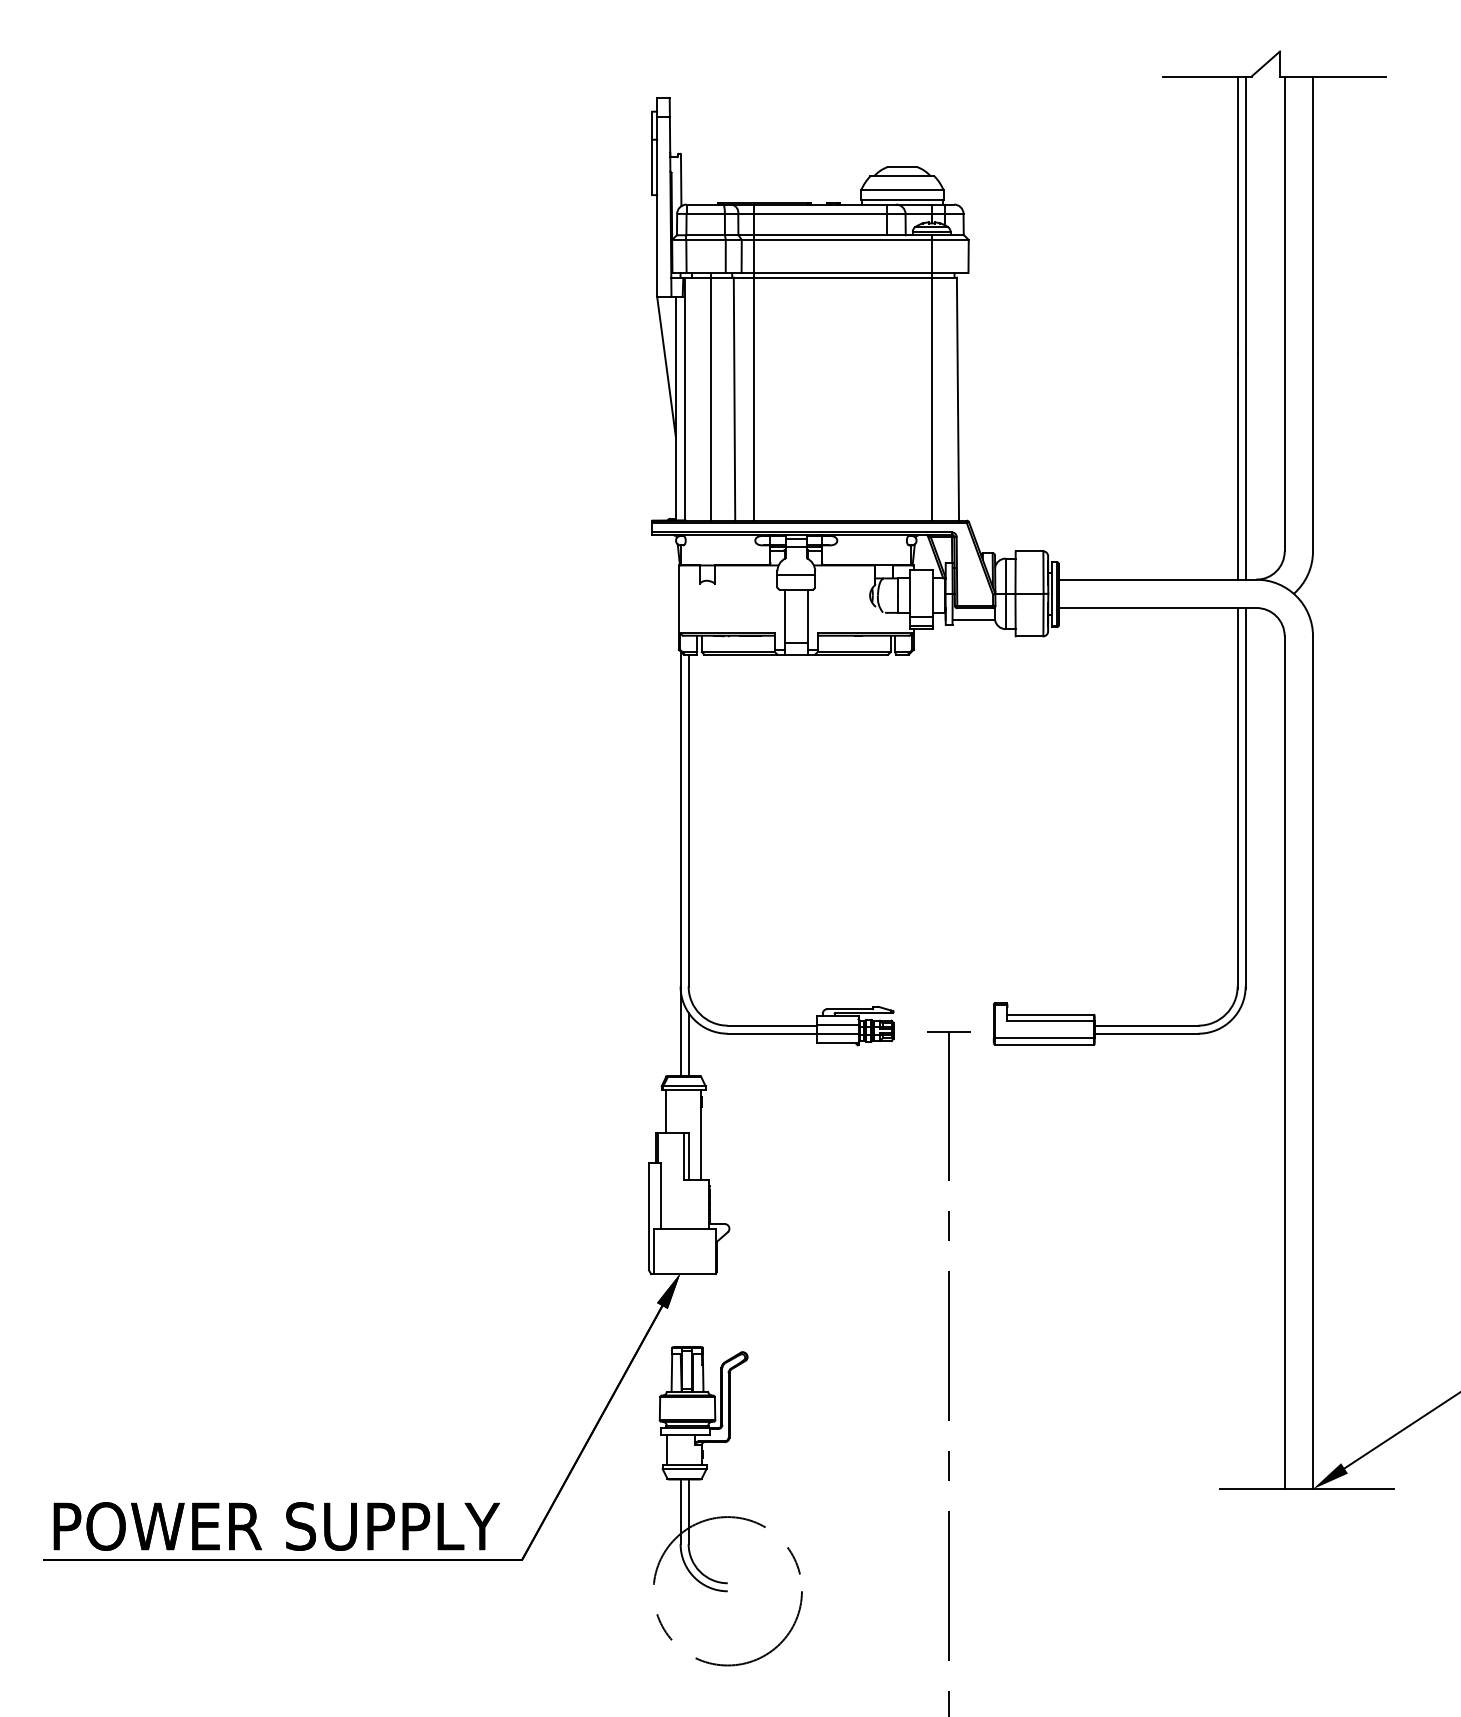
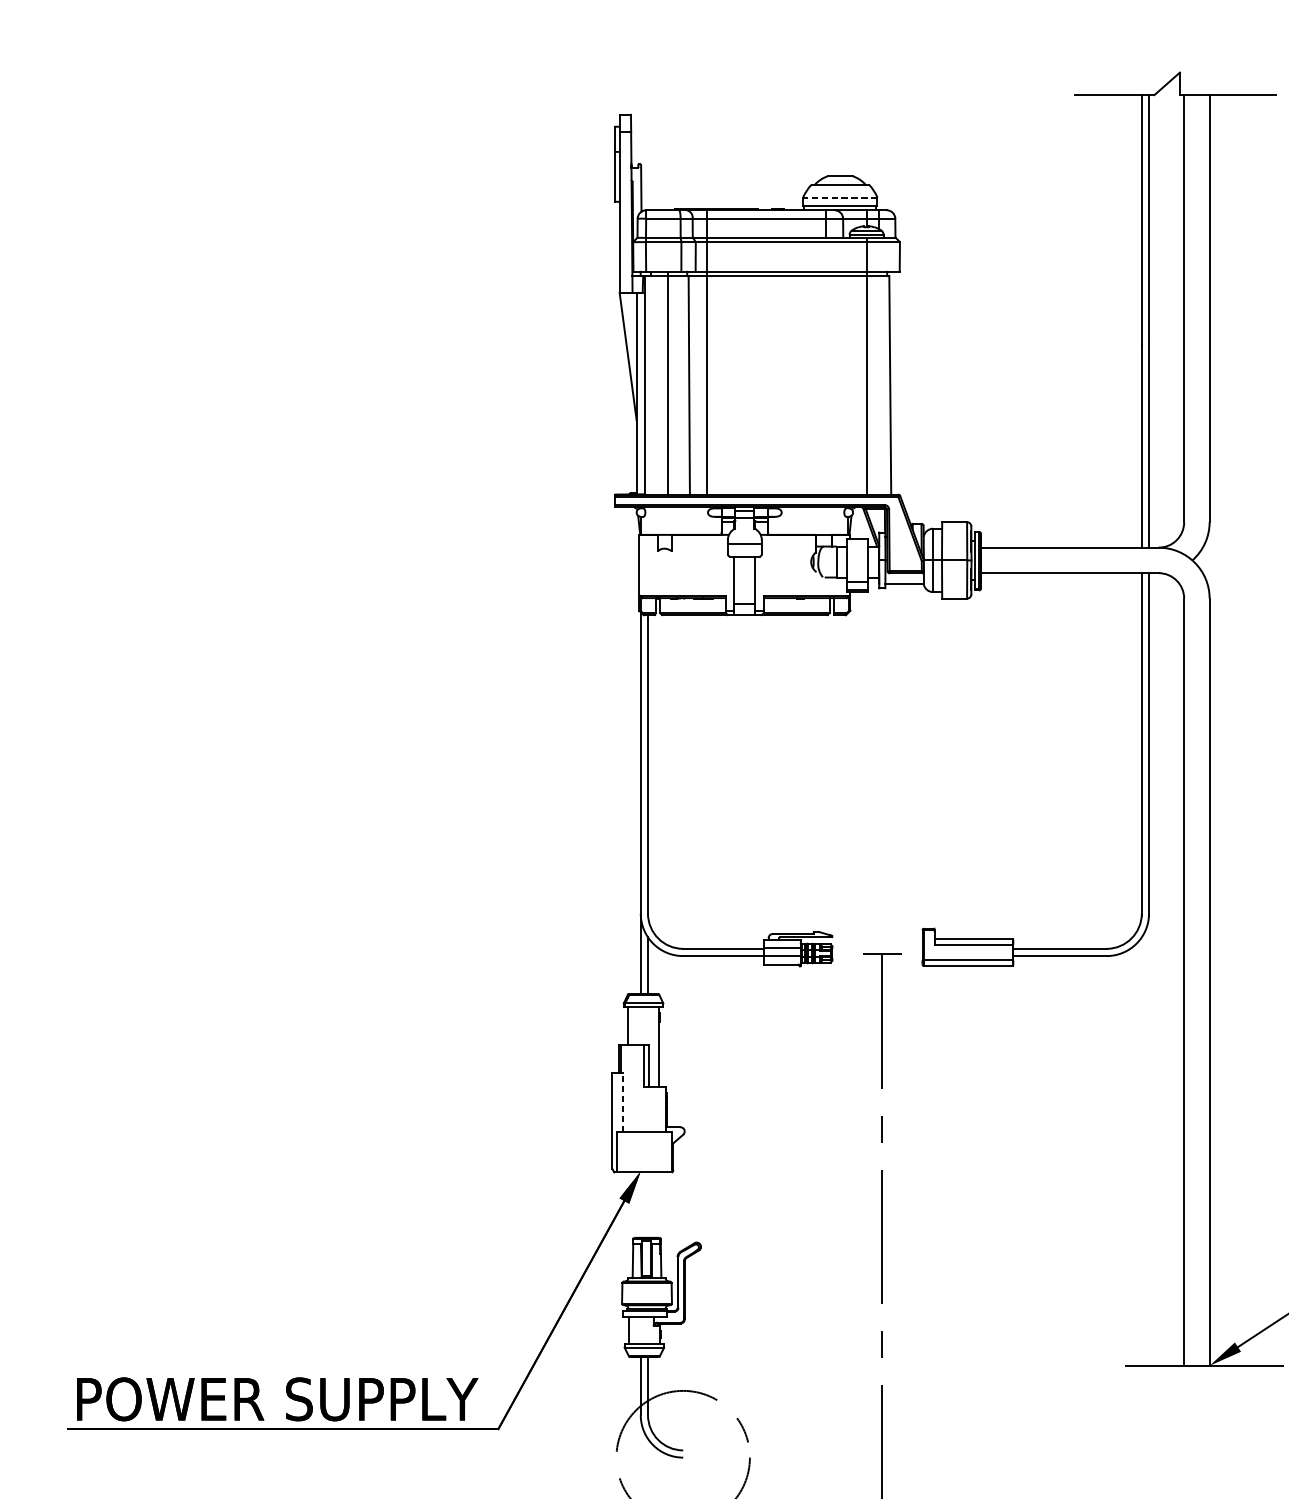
line: (901, 190) -> (839, 197), solid -> dashed
line: (661, 1195) -> (623, 1101), solid -> dashed

